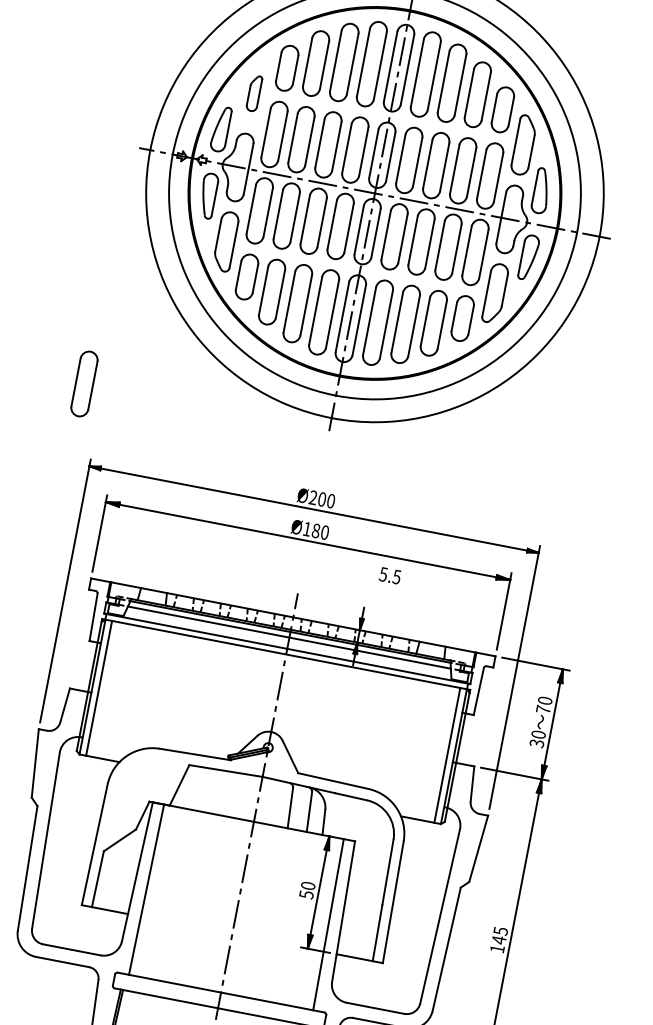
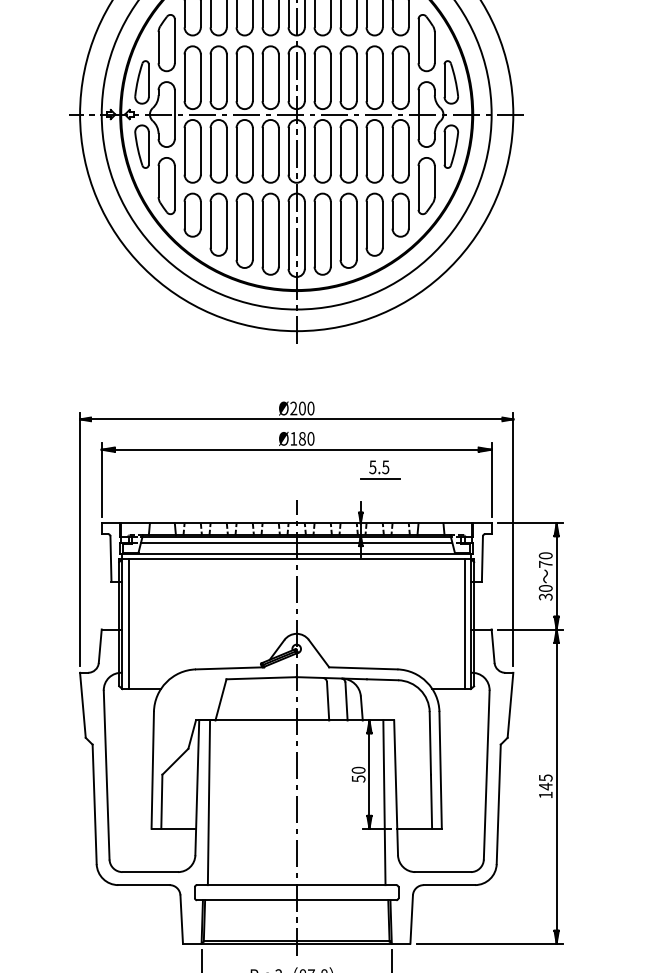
part: (254, 93) -> (166, 43), size x1.67
part: (84, 383) -> (60, 343), removed
line: (388, 587) -> (379, 478), added

